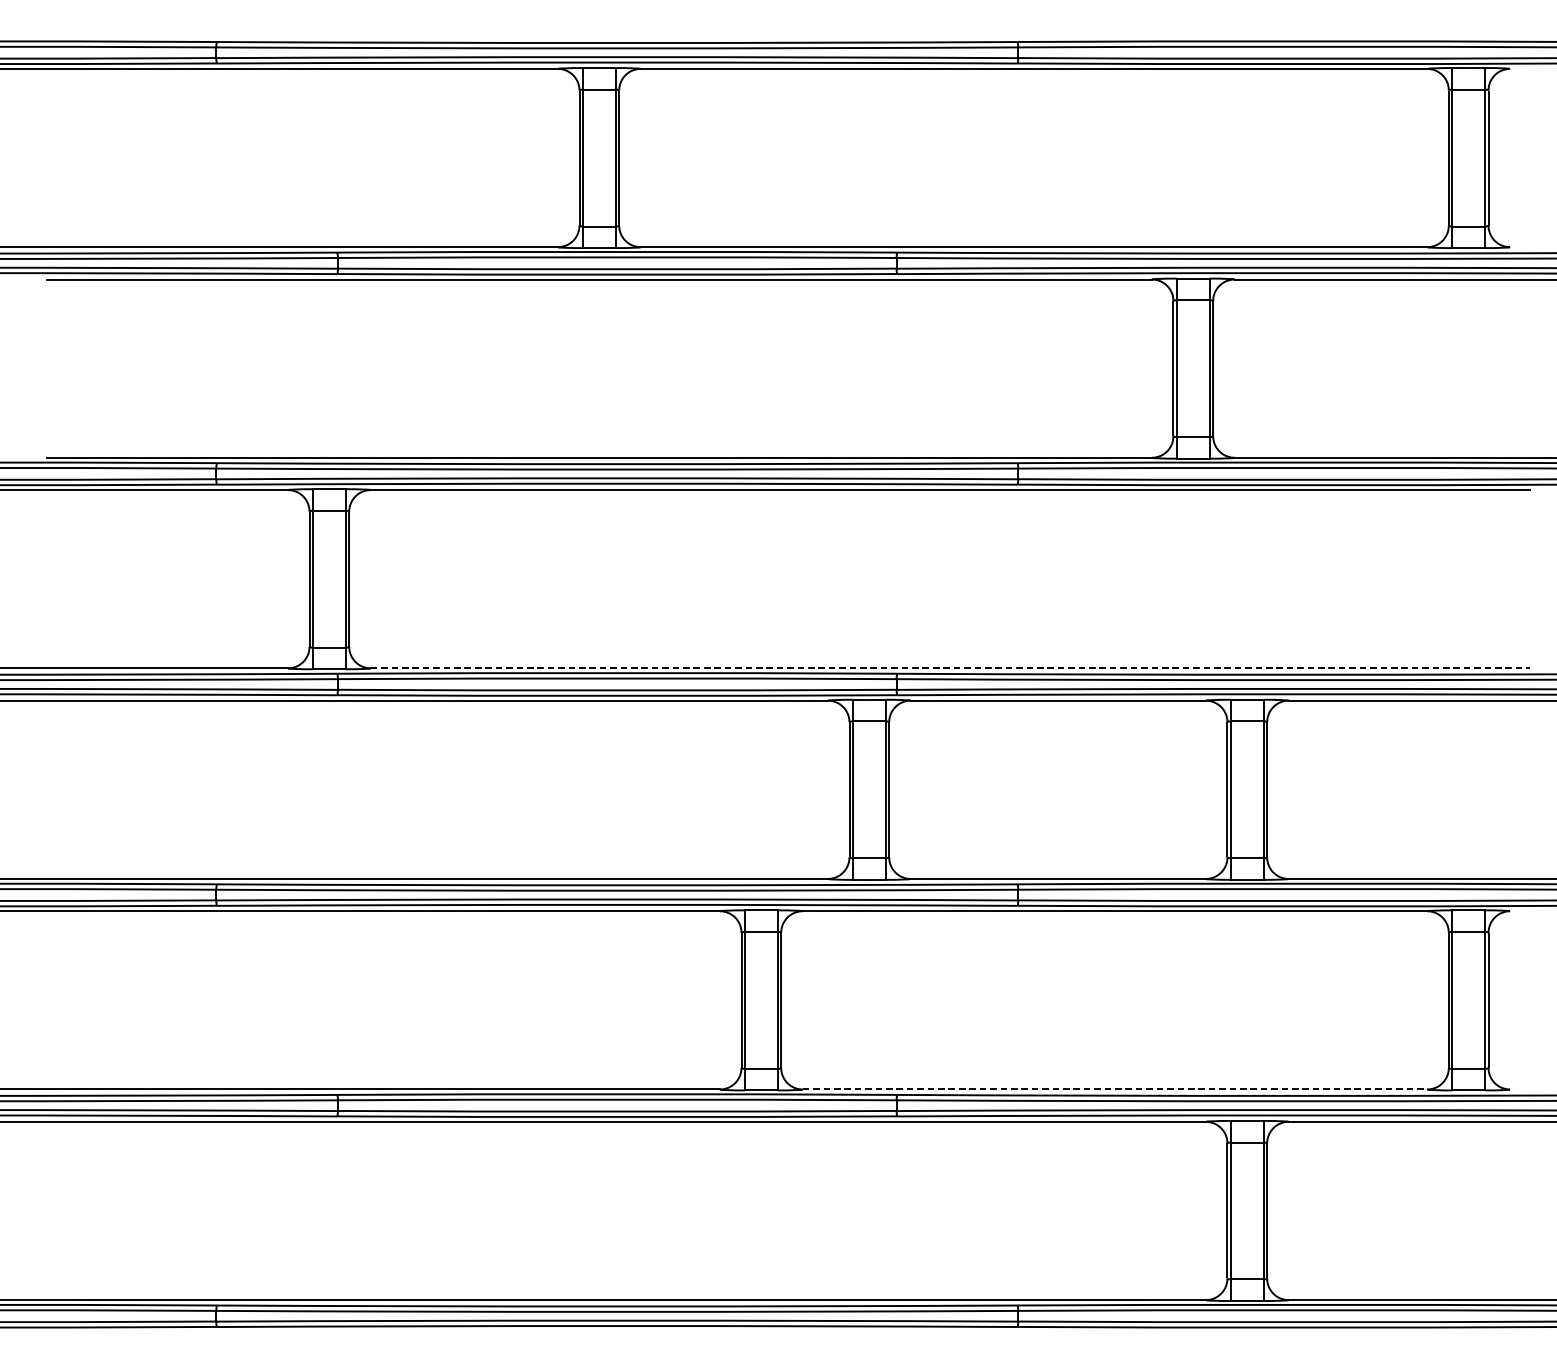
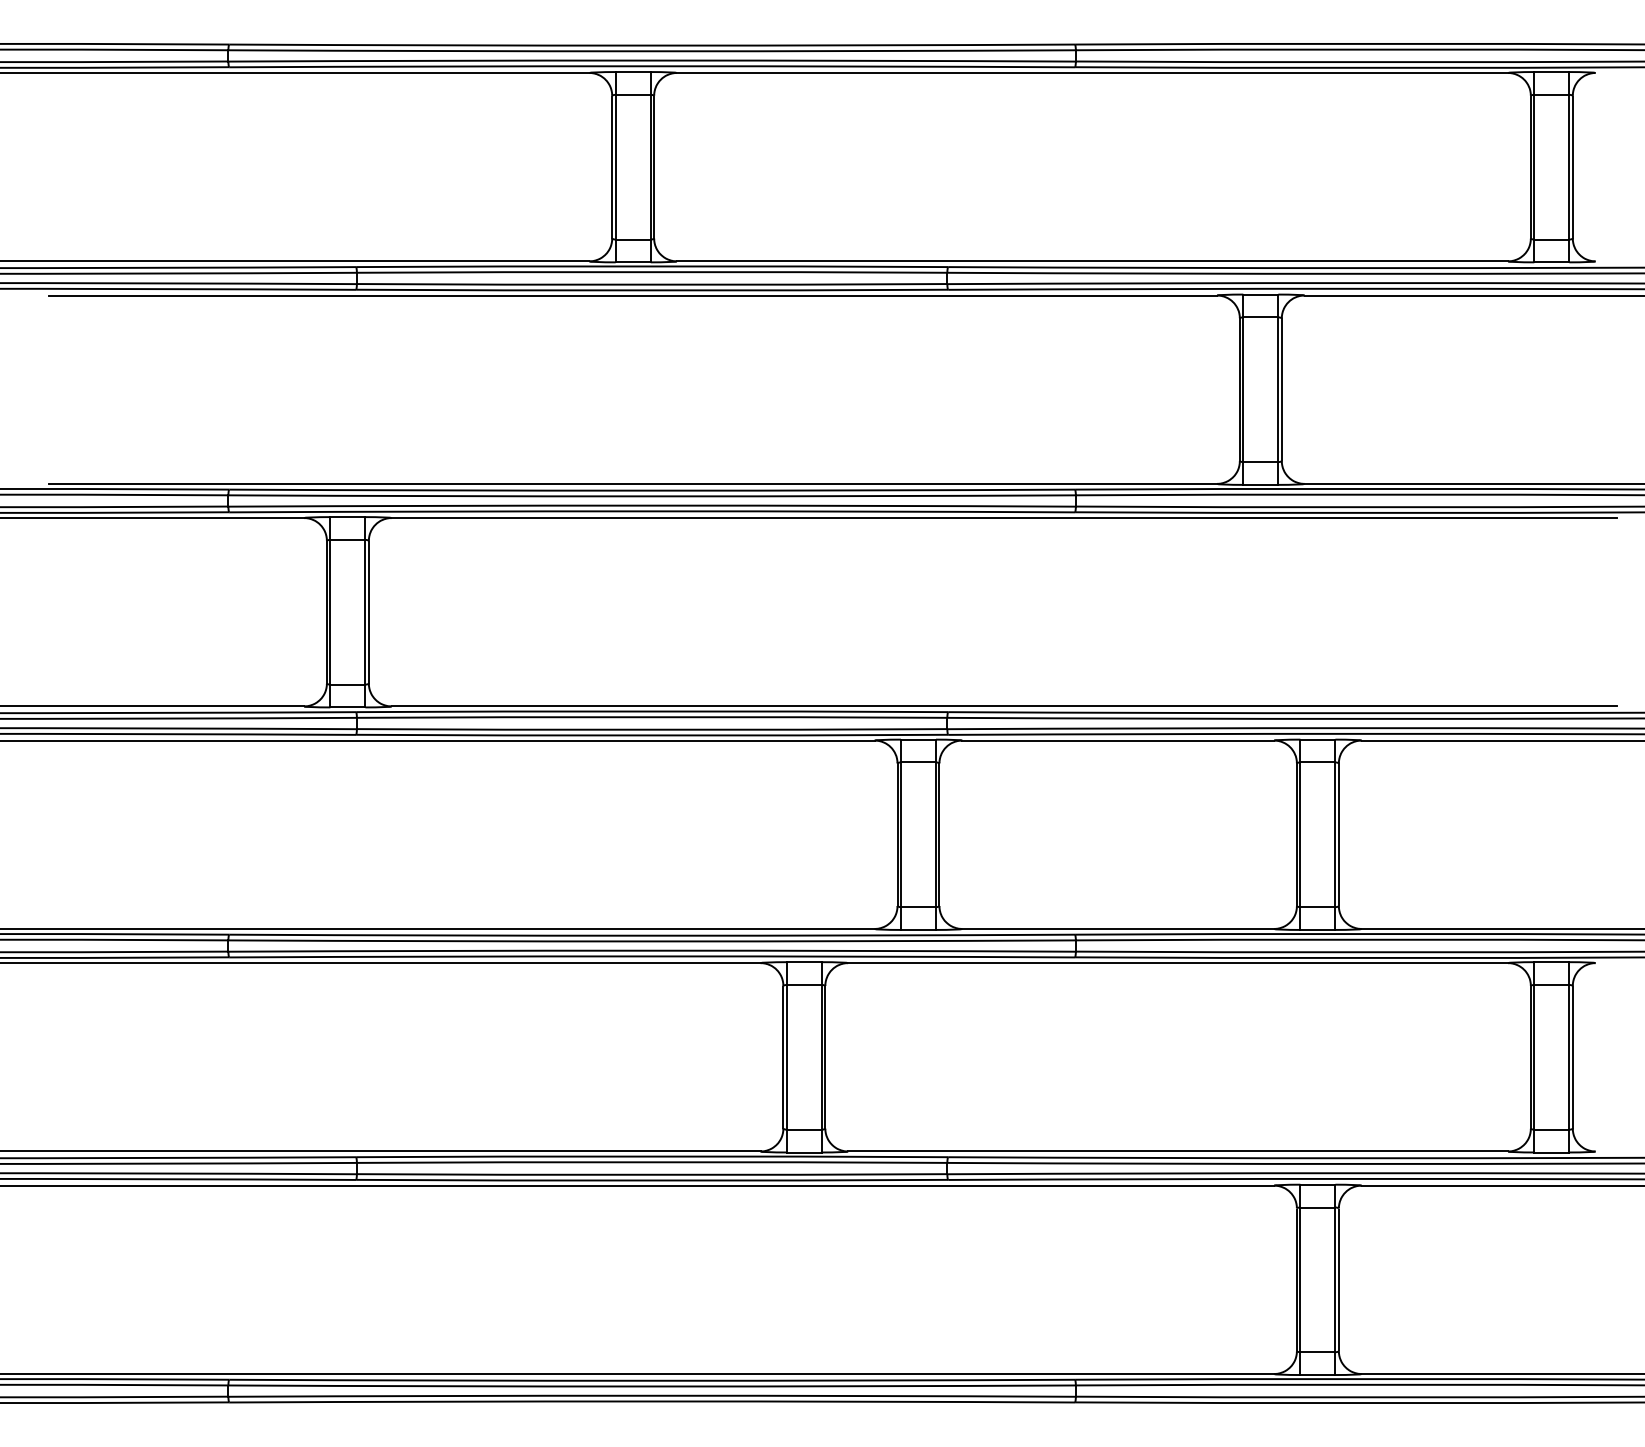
line: (950, 668) -> (1004, 706), dashed -> solid
line: (1115, 1089) -> (1178, 1151), dashed -> solid

